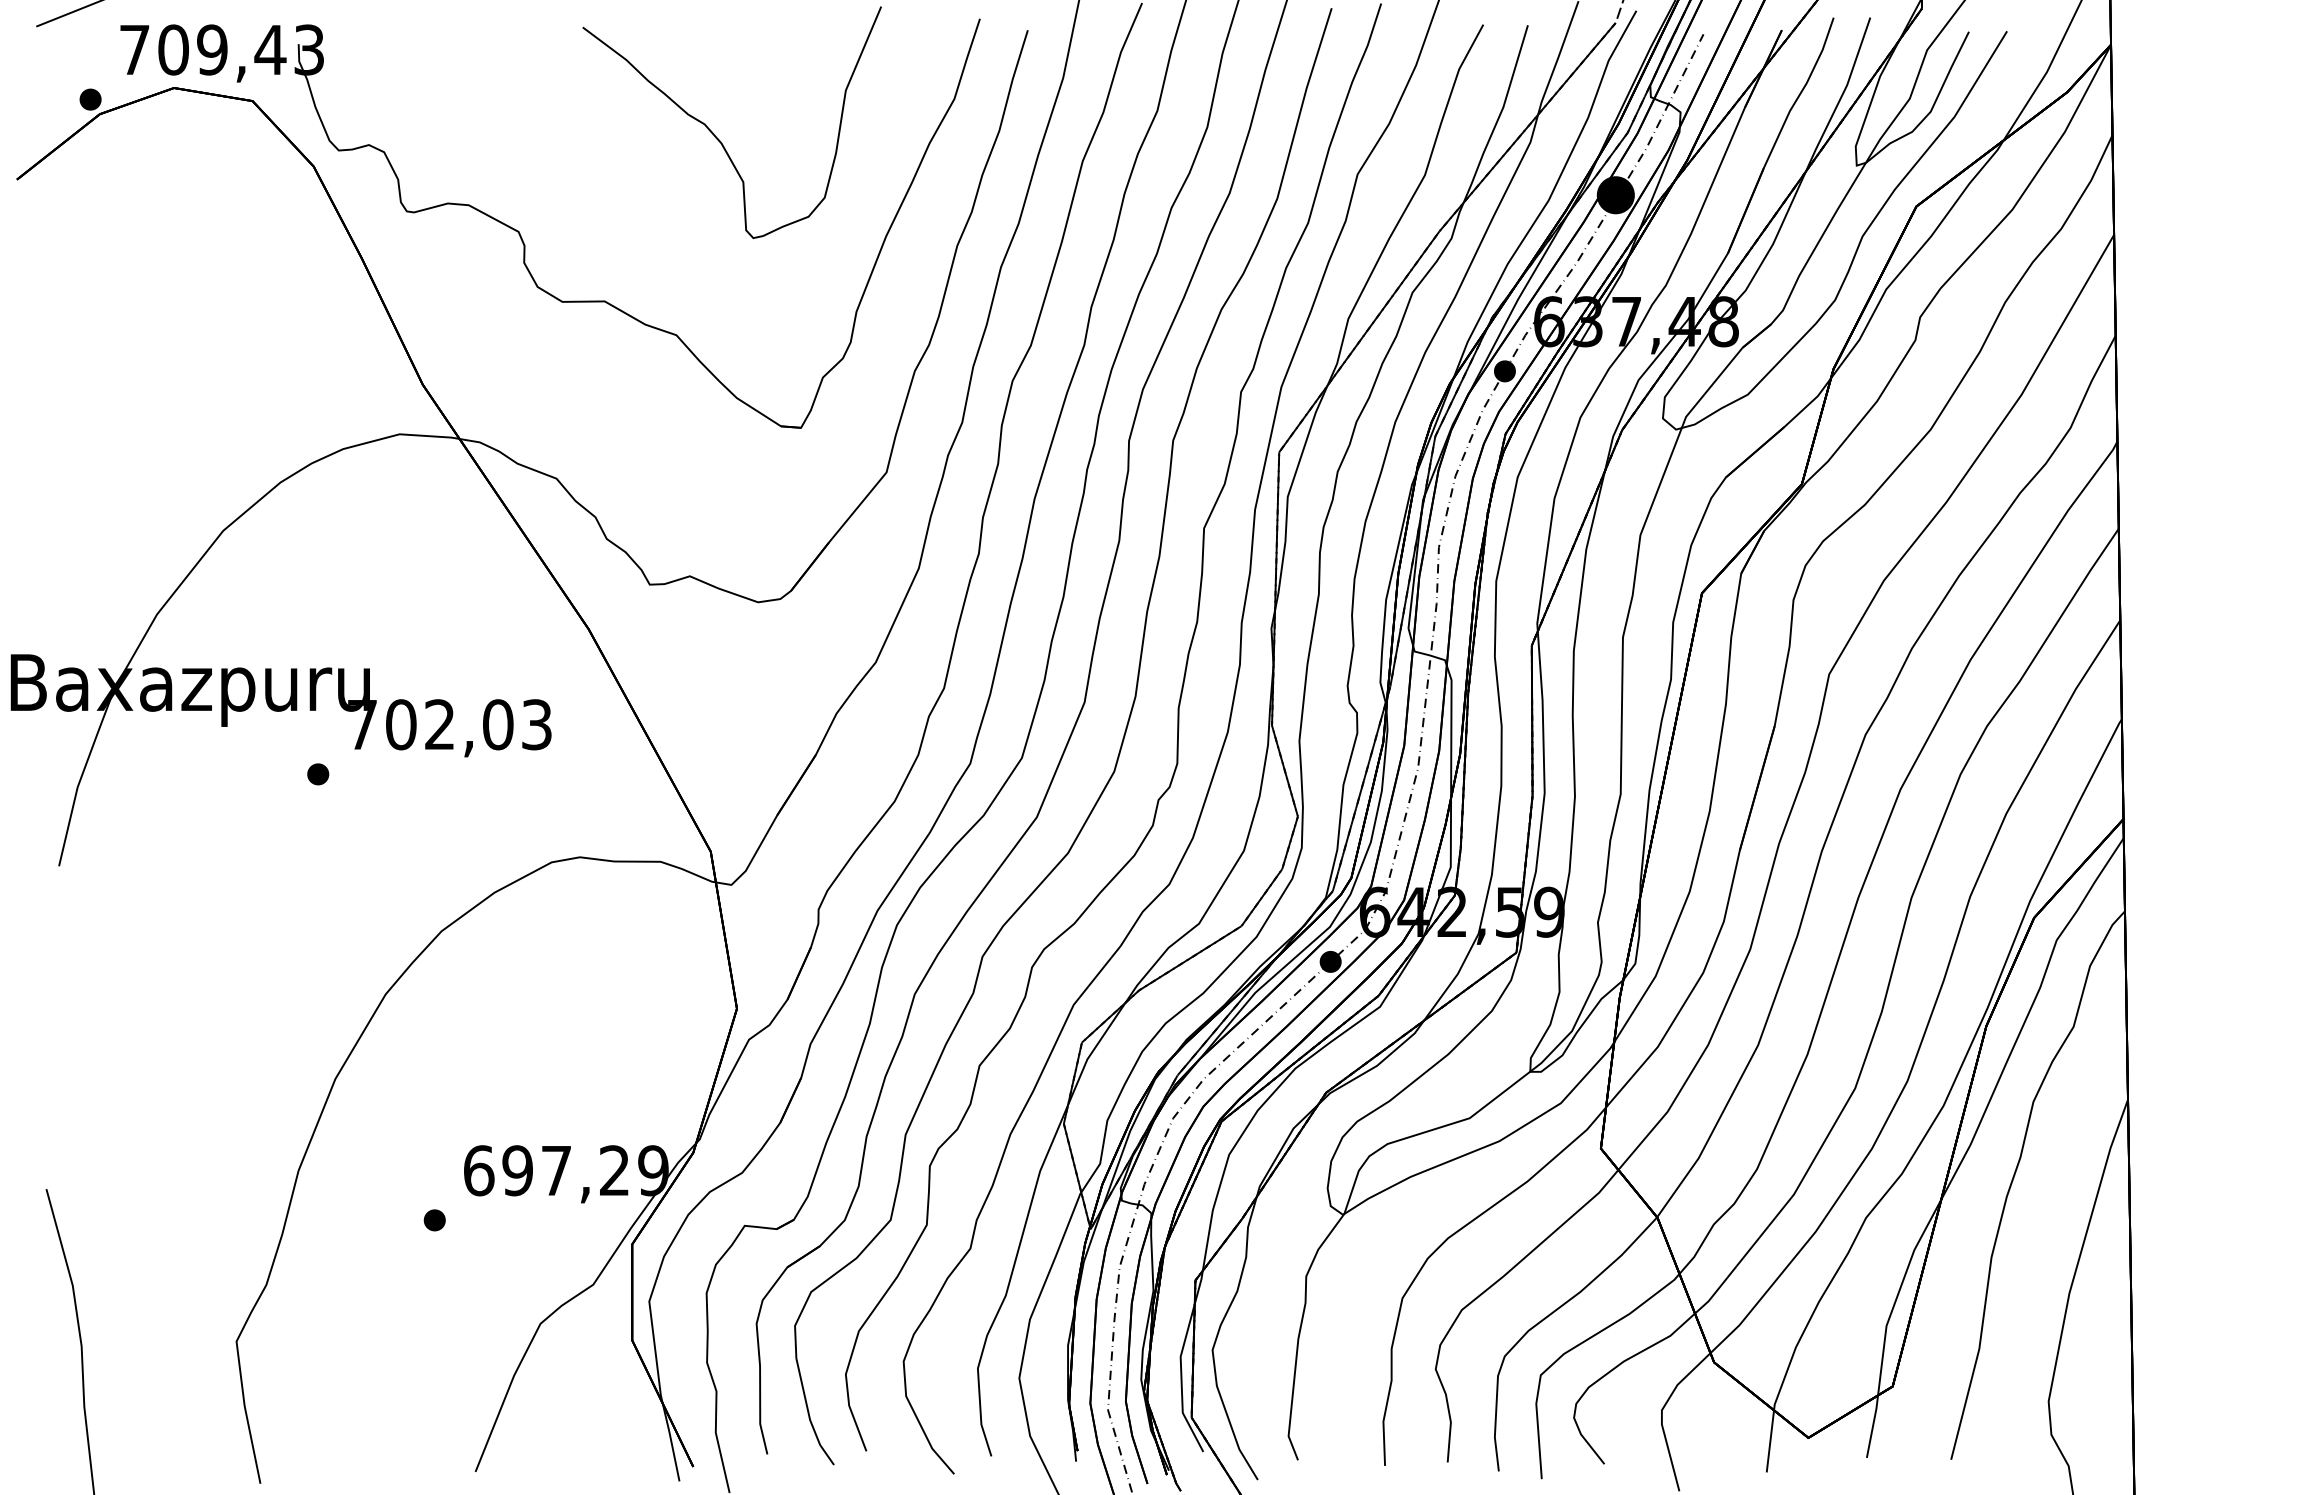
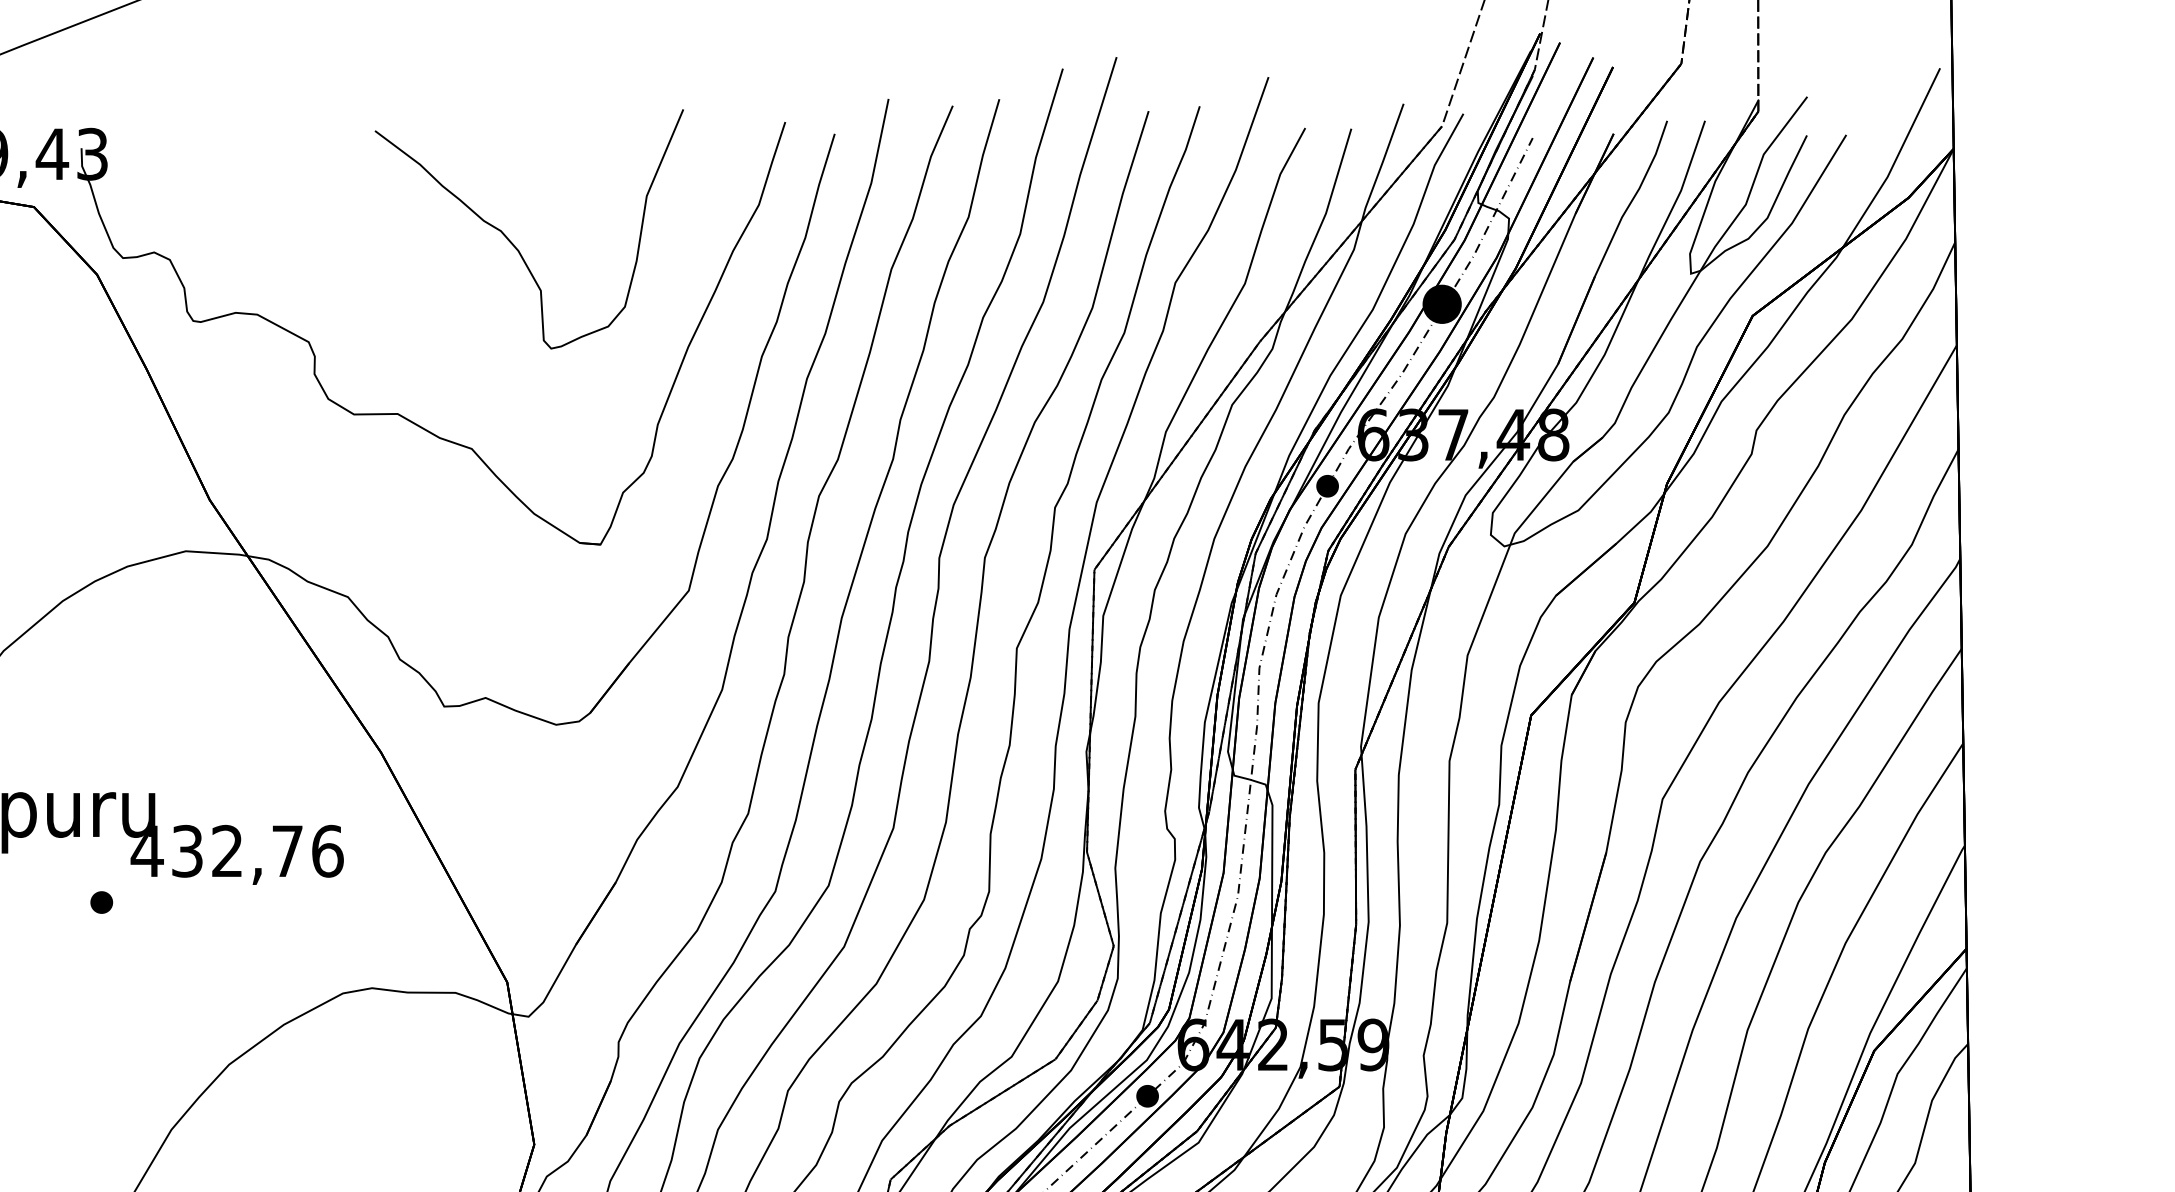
text: (449, 724) -> (237, 851), 702,03 -> 432,76

